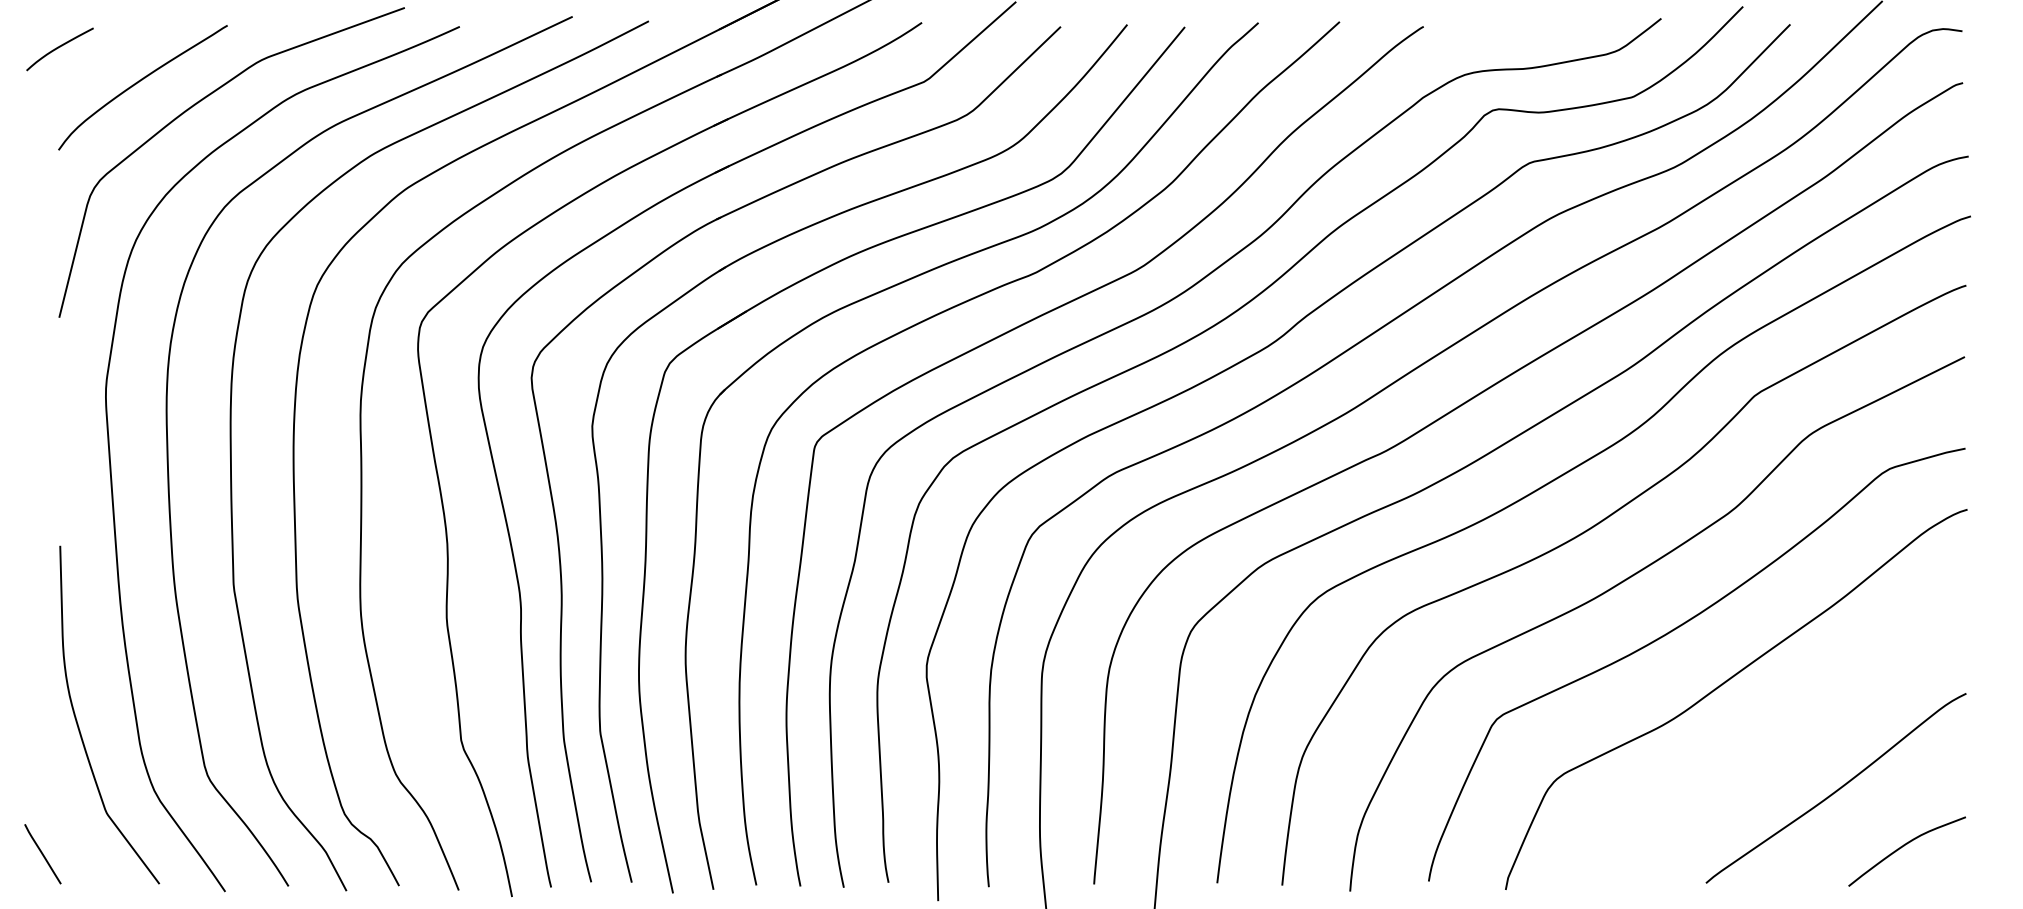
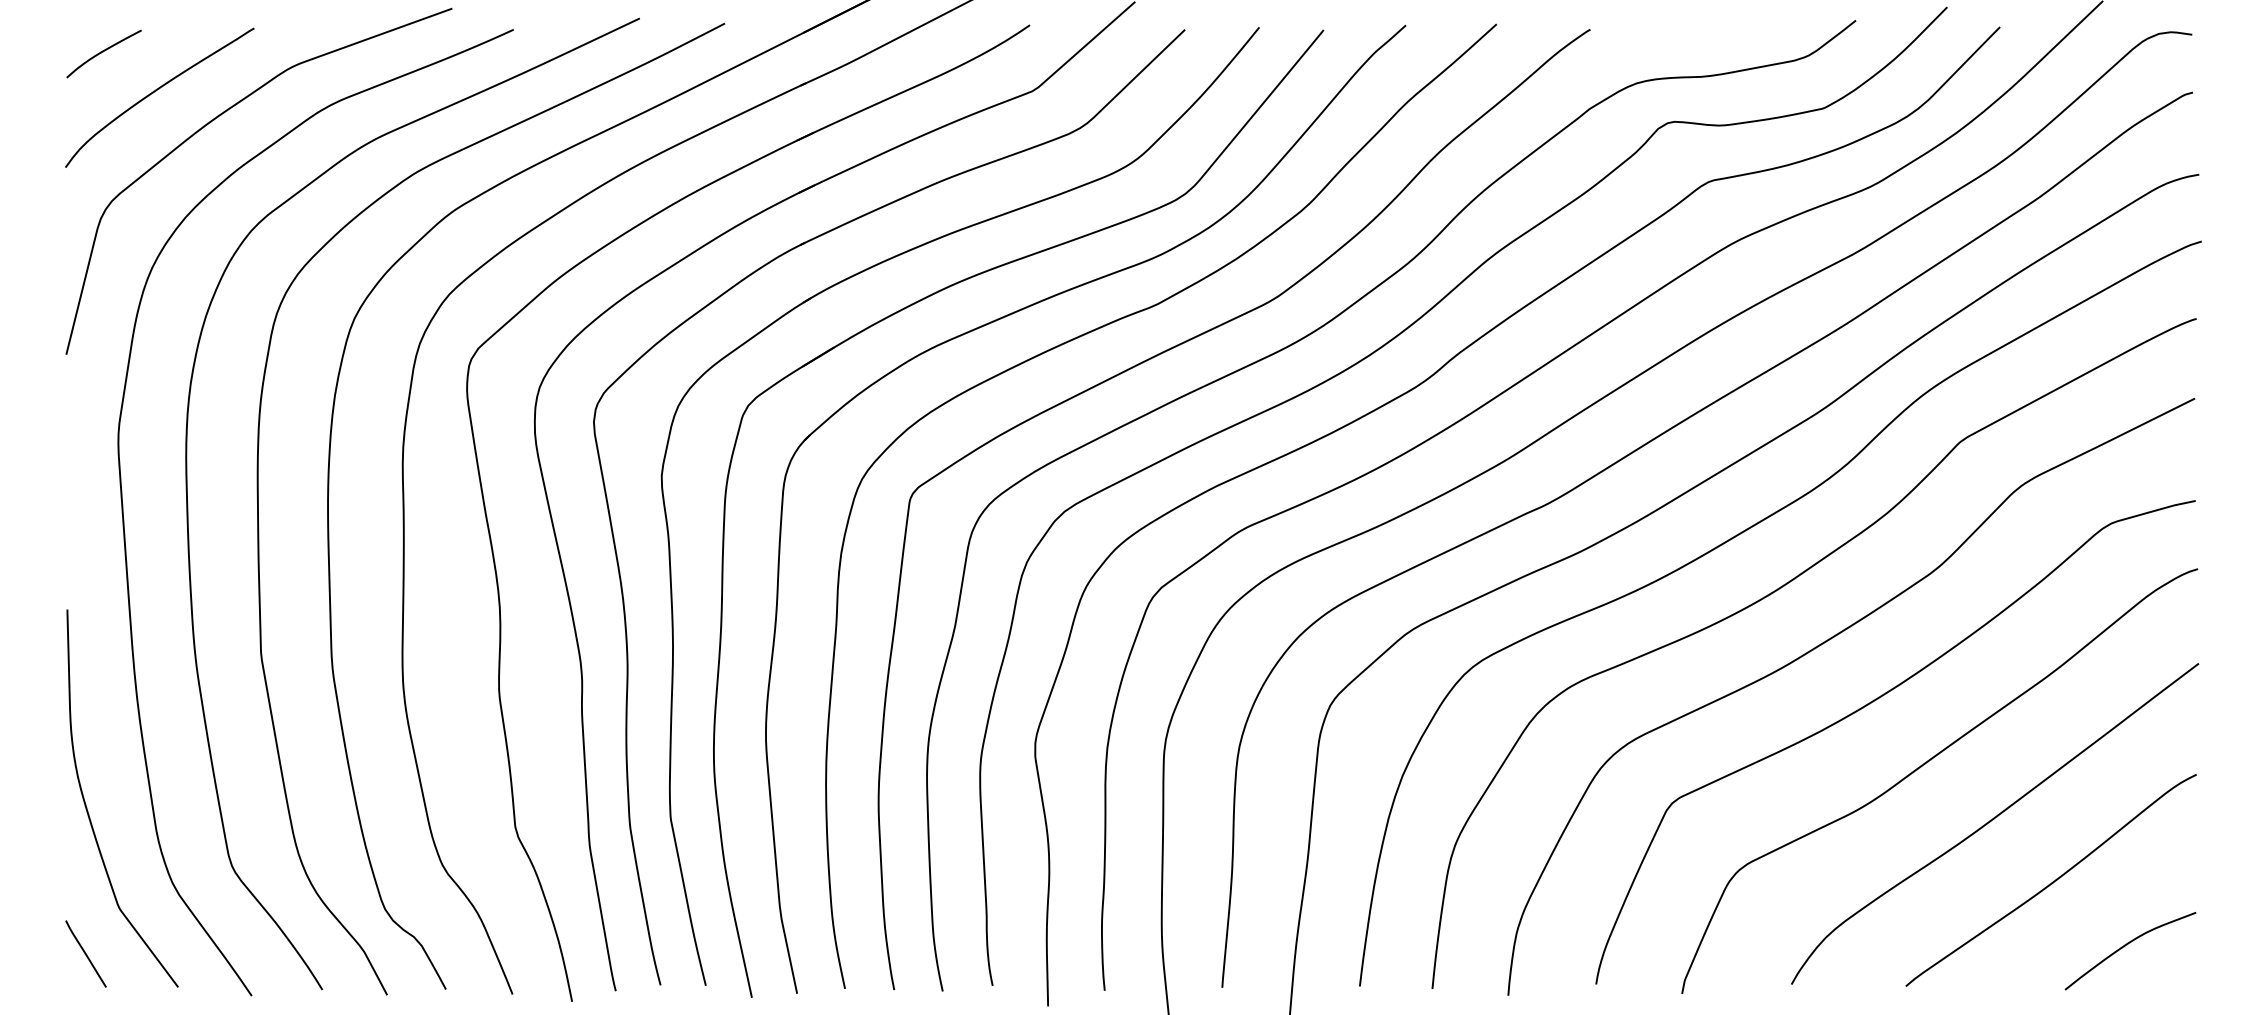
curve: (59, 48) -> (103, 52), moved
curve: (1784, 734) -> (1993, 820), added
line: (42, 853) -> (85, 953), moved

